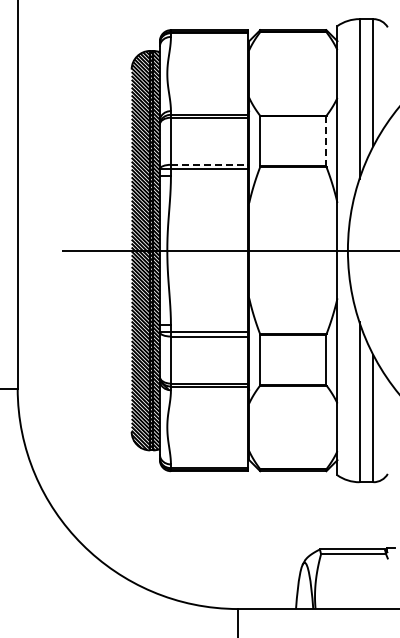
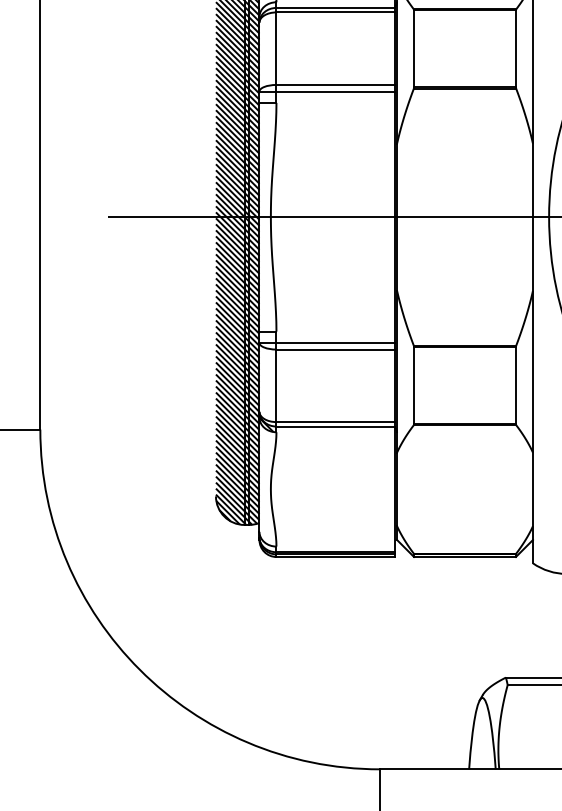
line: (326, 141) -> (516, 49), dashed -> solid
line: (209, 164) -> (335, 84), dashed -> solid

